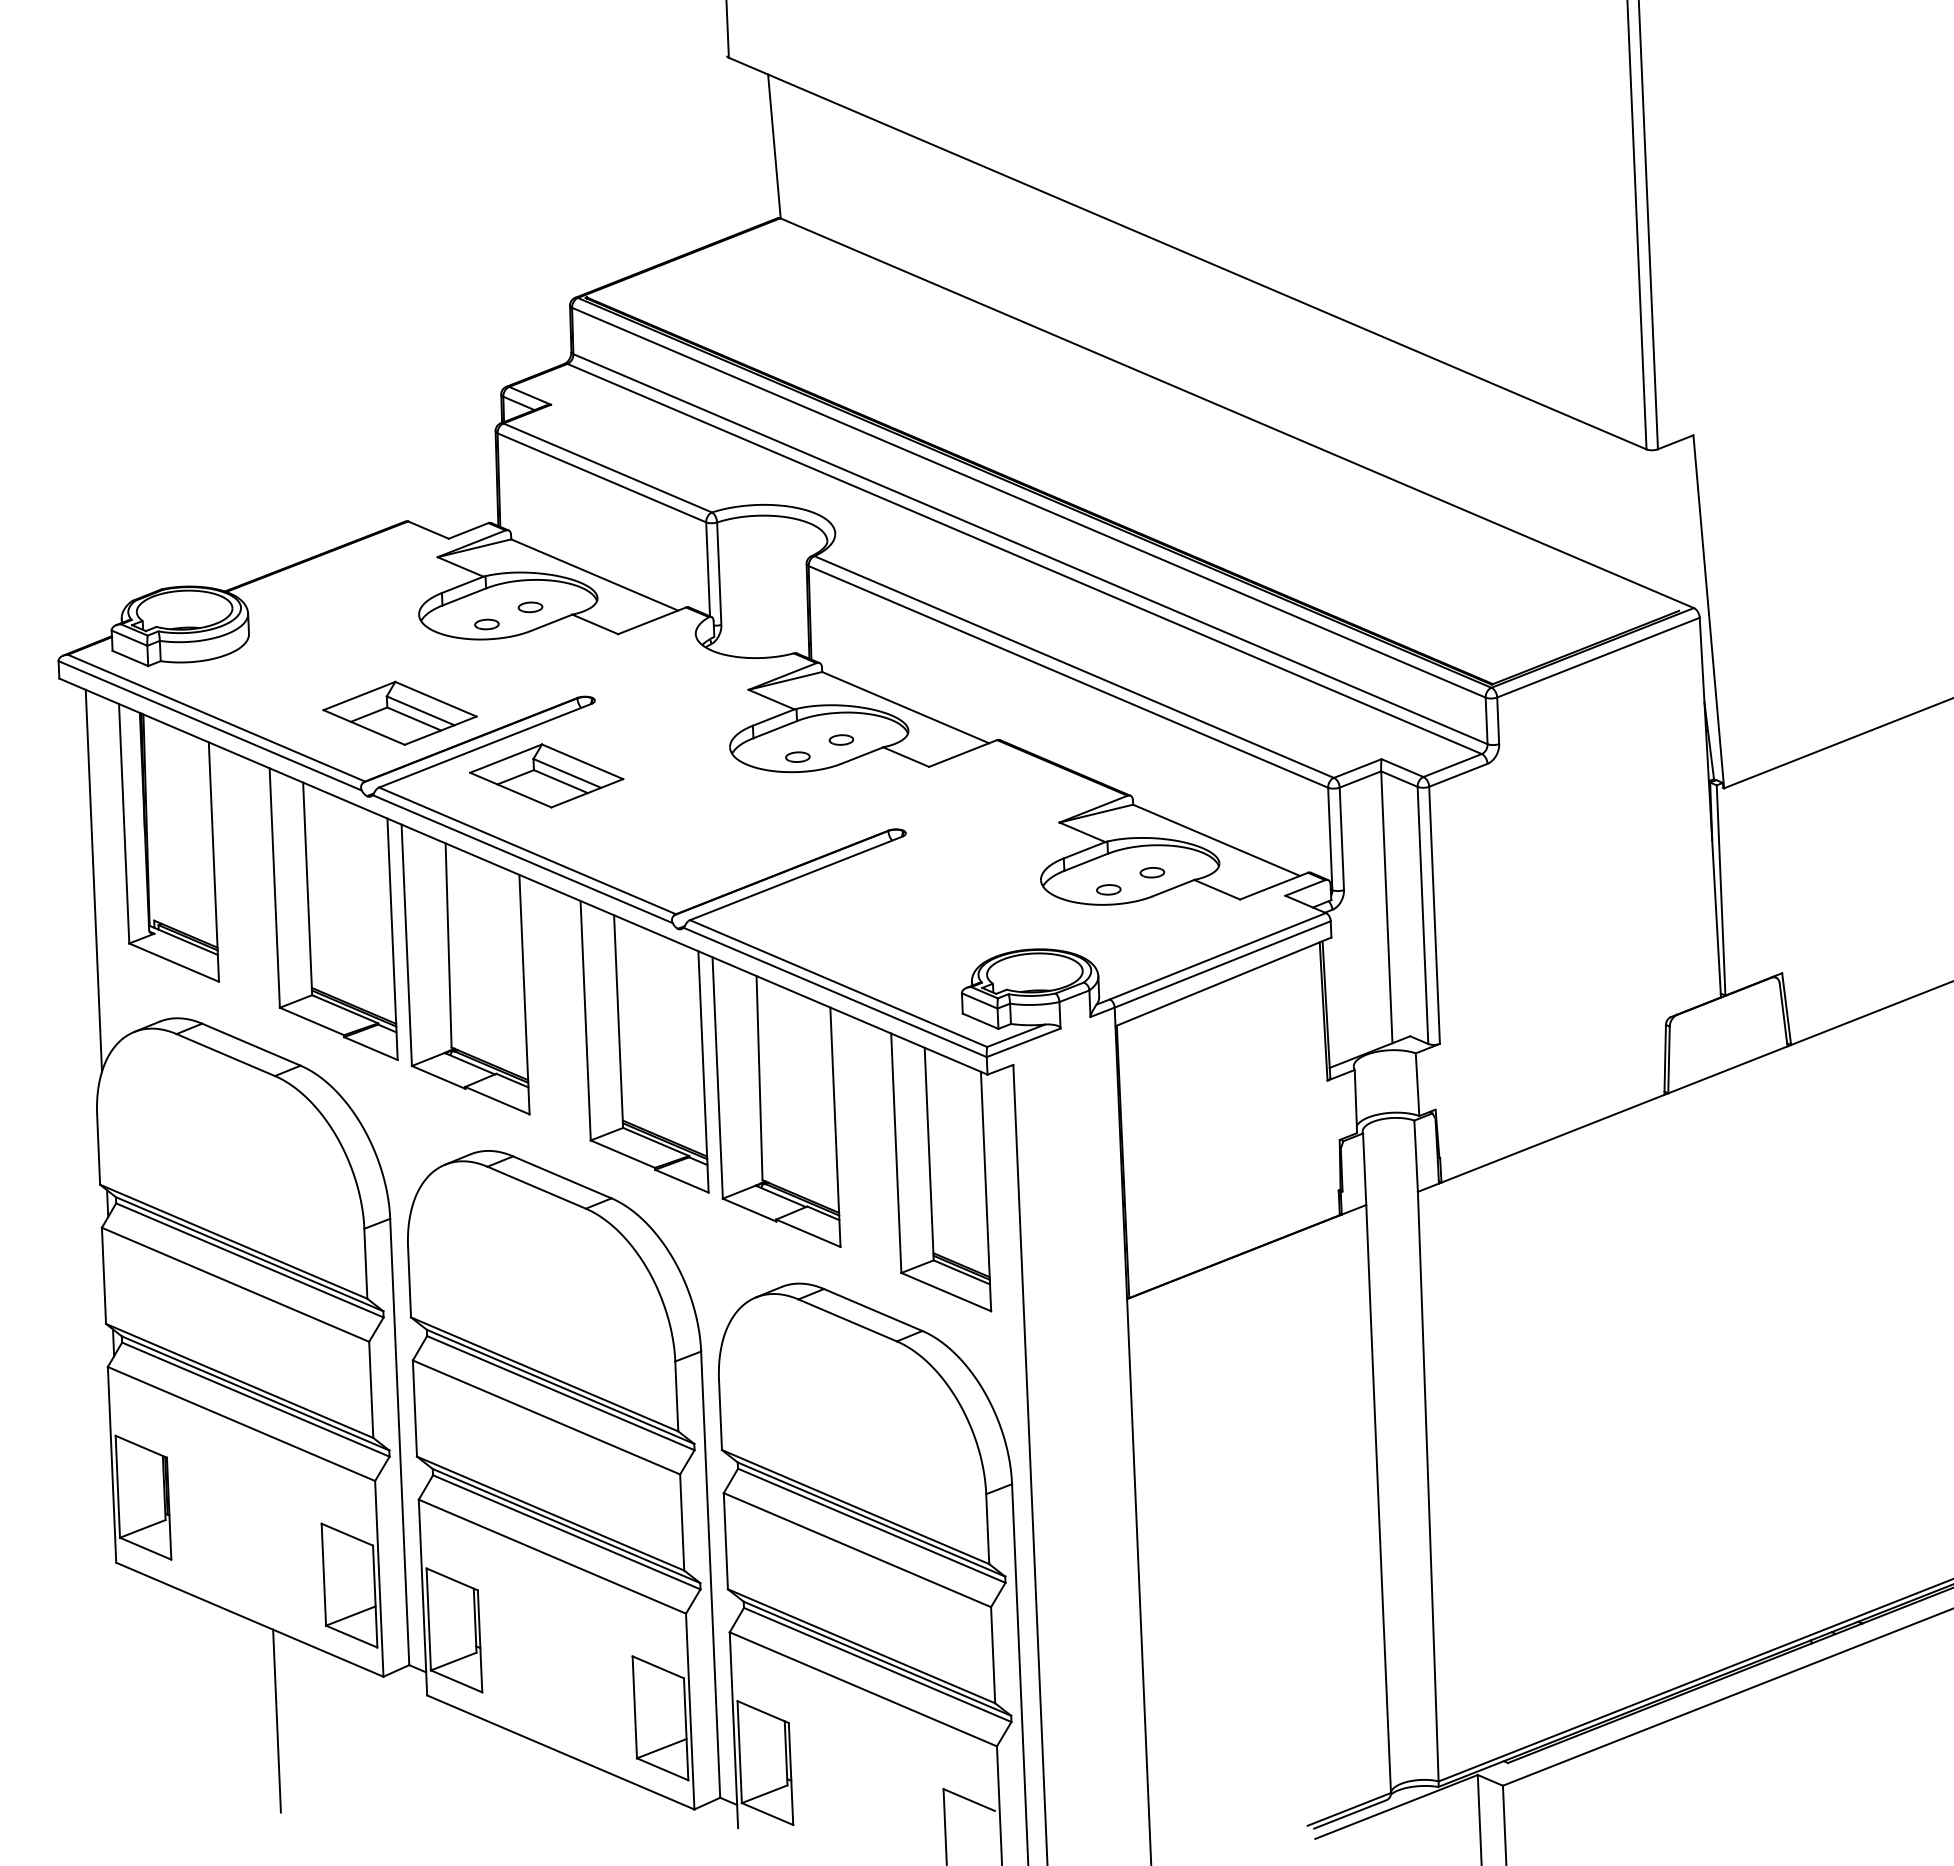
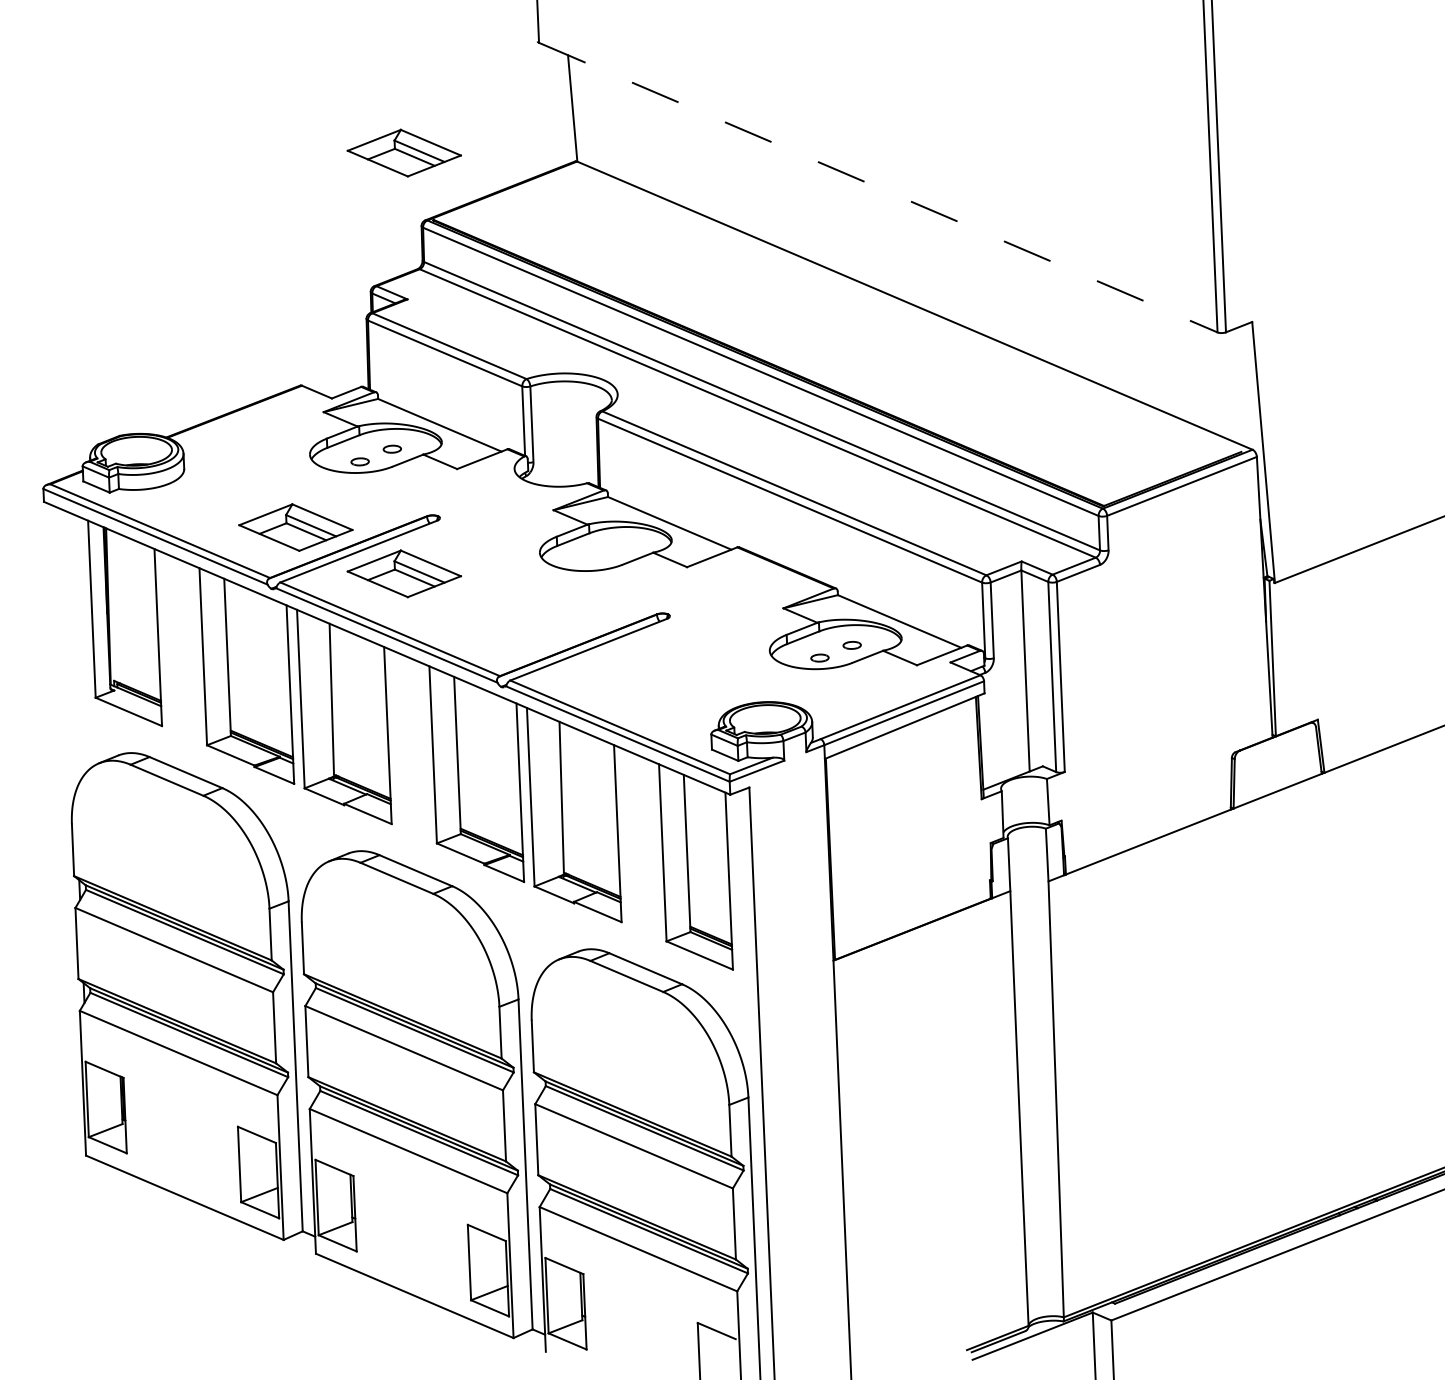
part: (546, 206) -> (404, 152), added
line: (1187, 253) -> (878, 187), solid -> dashed
part: (841, 739) -> (622, 546), removed
part: (797, 756) -> (589, 559), removed
line: (93, 880) -> (69, 651), removed
line: (276, 1720) -> (204, 1272), removed

